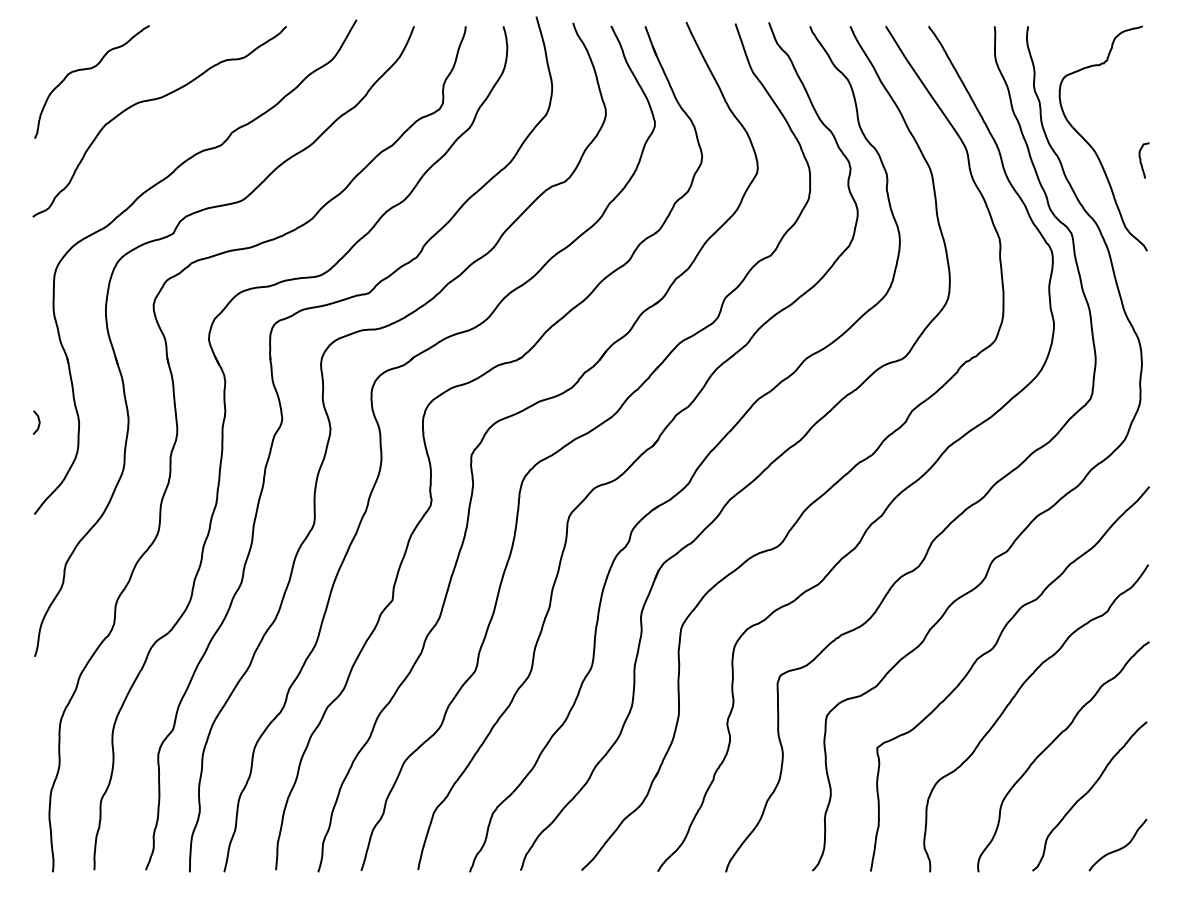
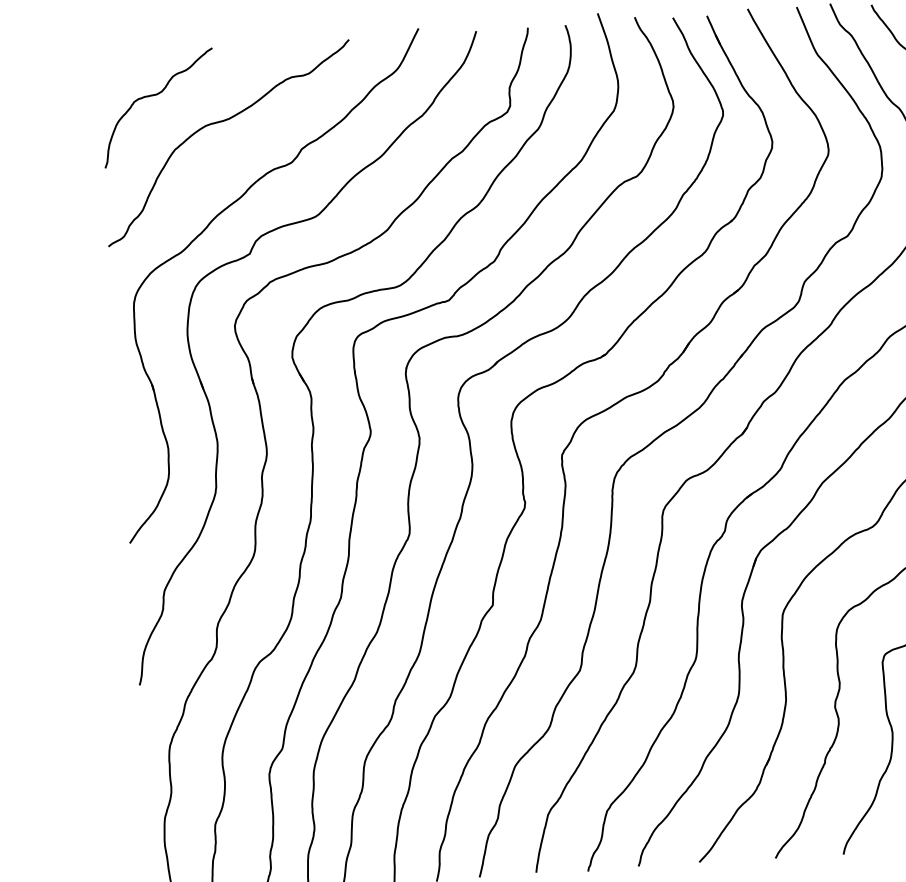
curve: (38, 422) -> (127, 451), removed

